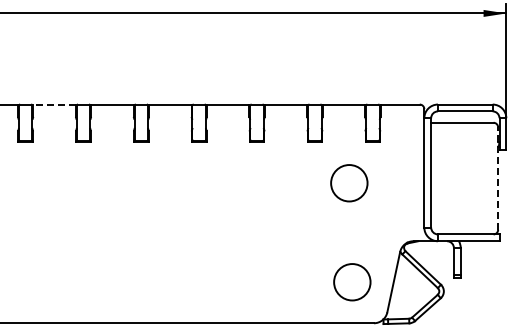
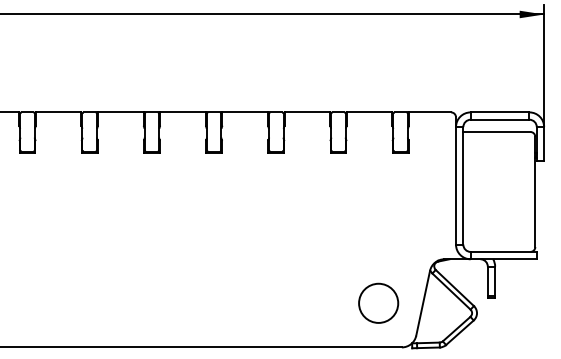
line: (54, 104) -> (58, 112), dashed -> solid
line: (498, 178) -> (535, 191), dashed -> solid
circle: (349, 183) -> (375, 197), removed

